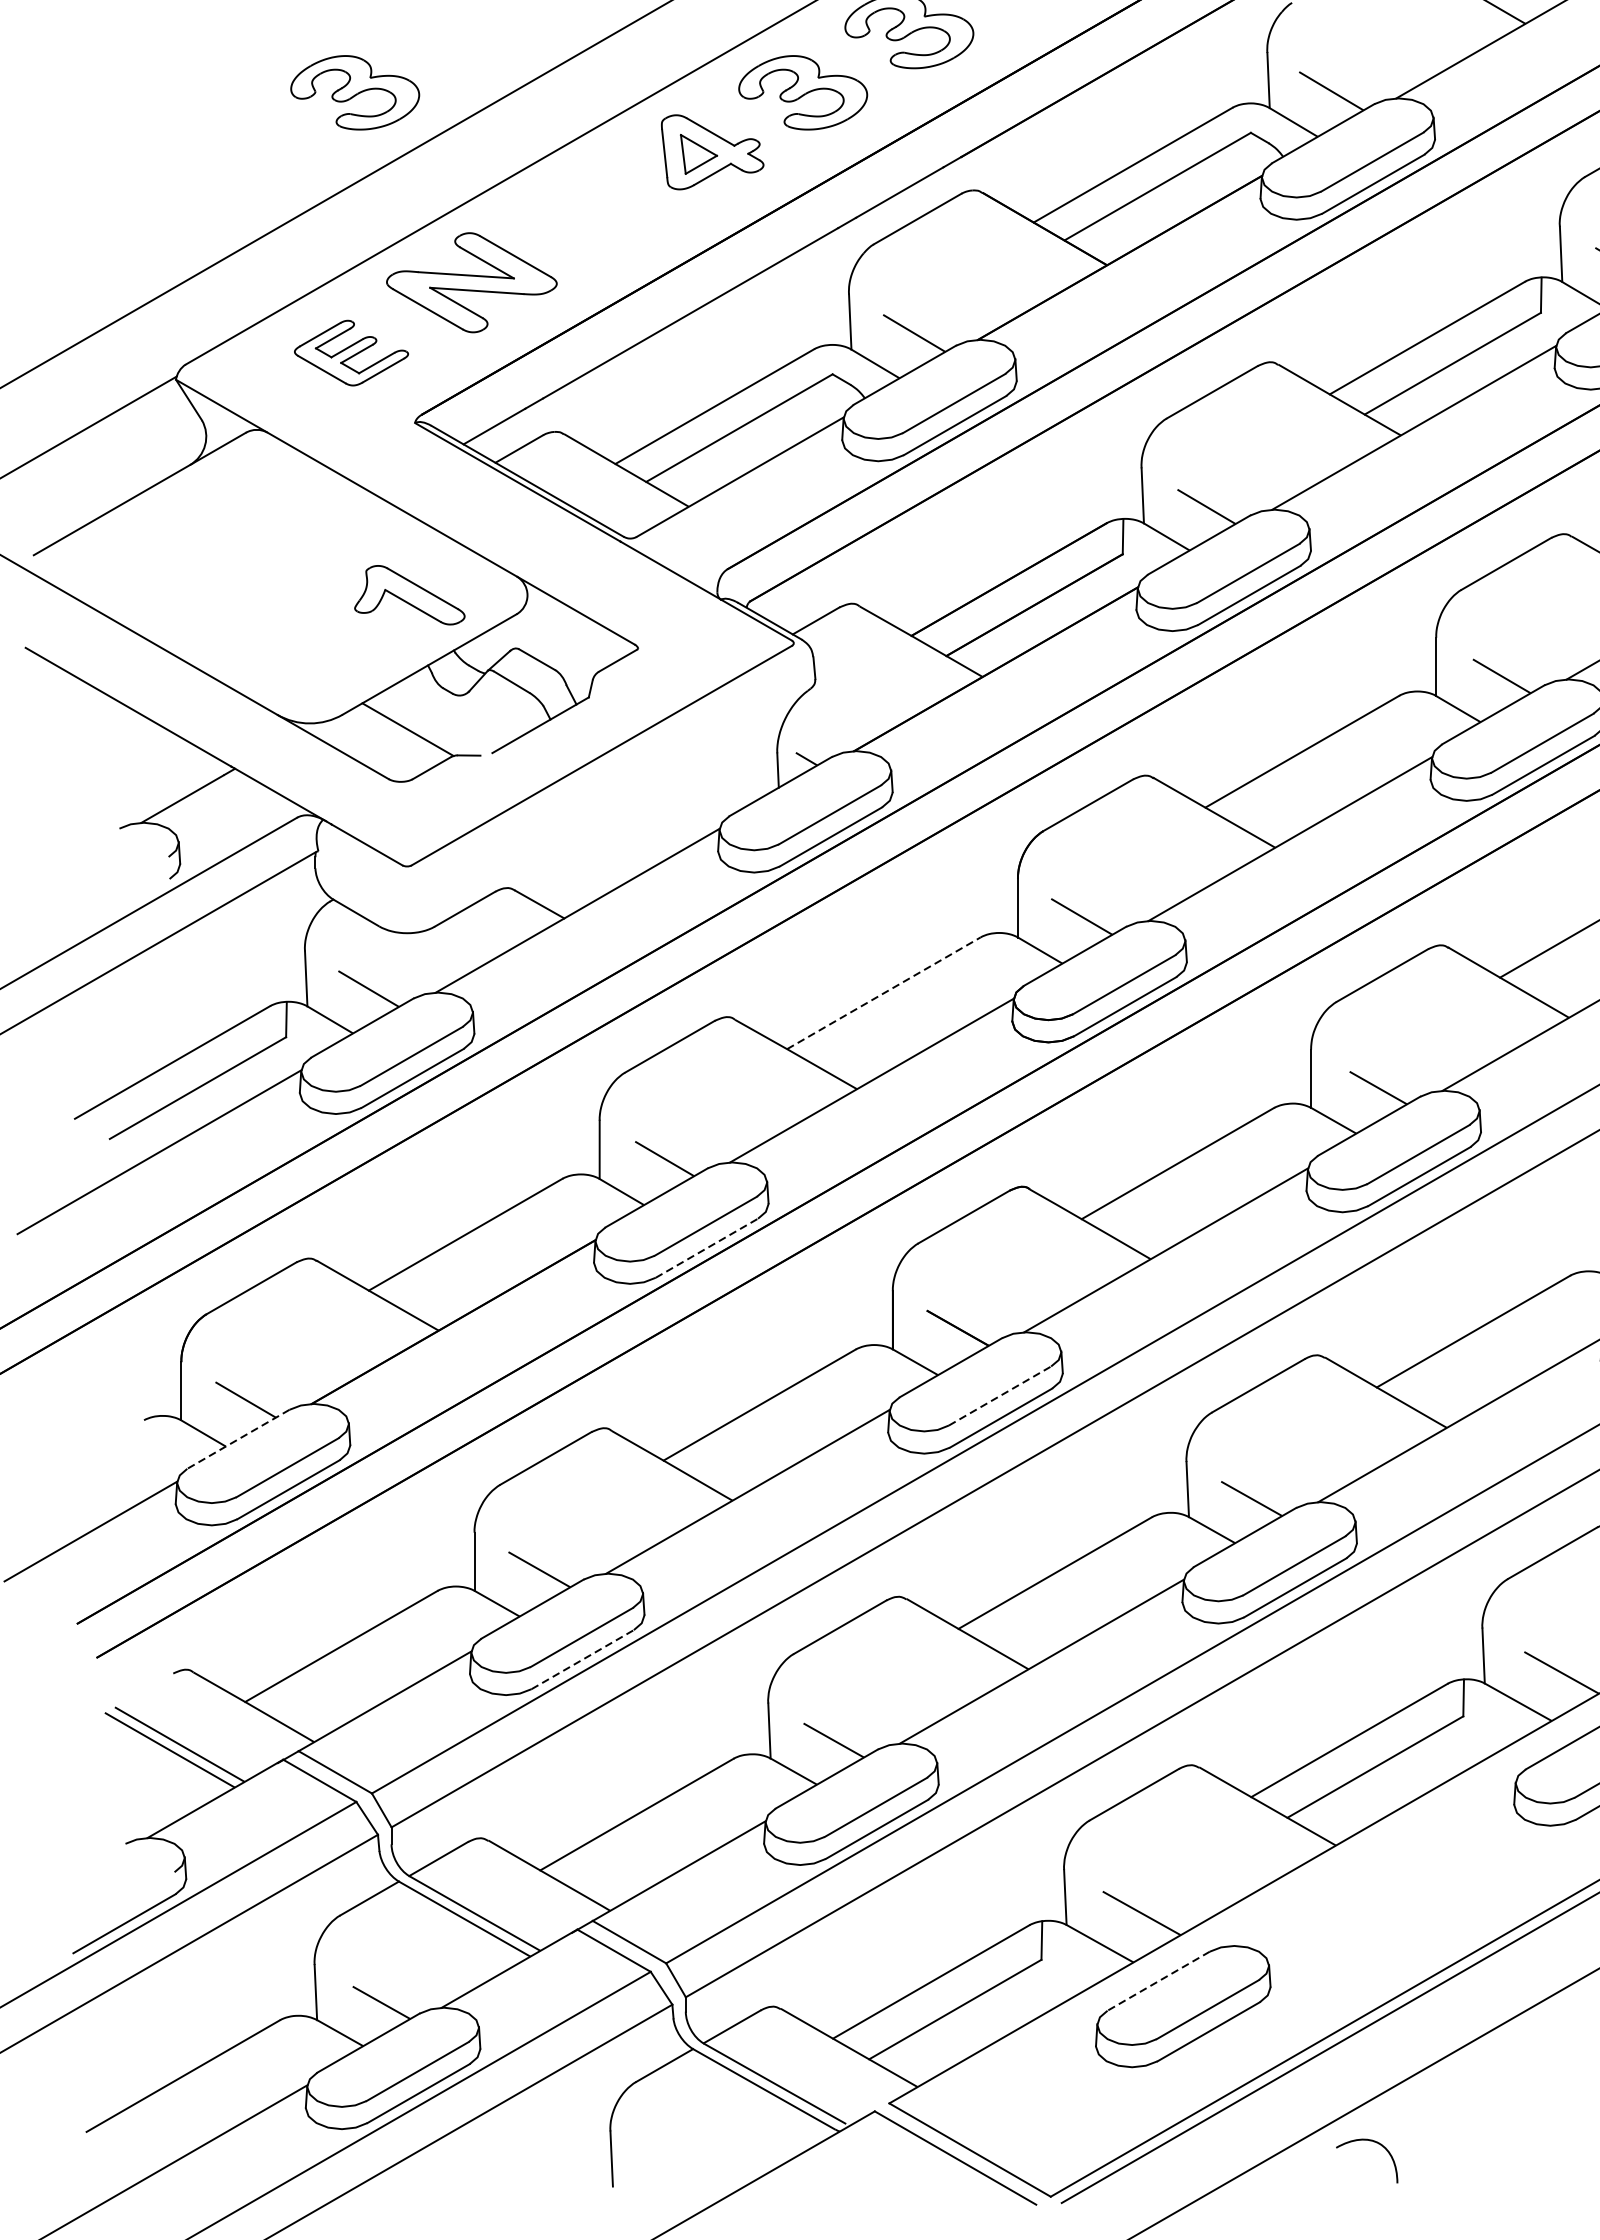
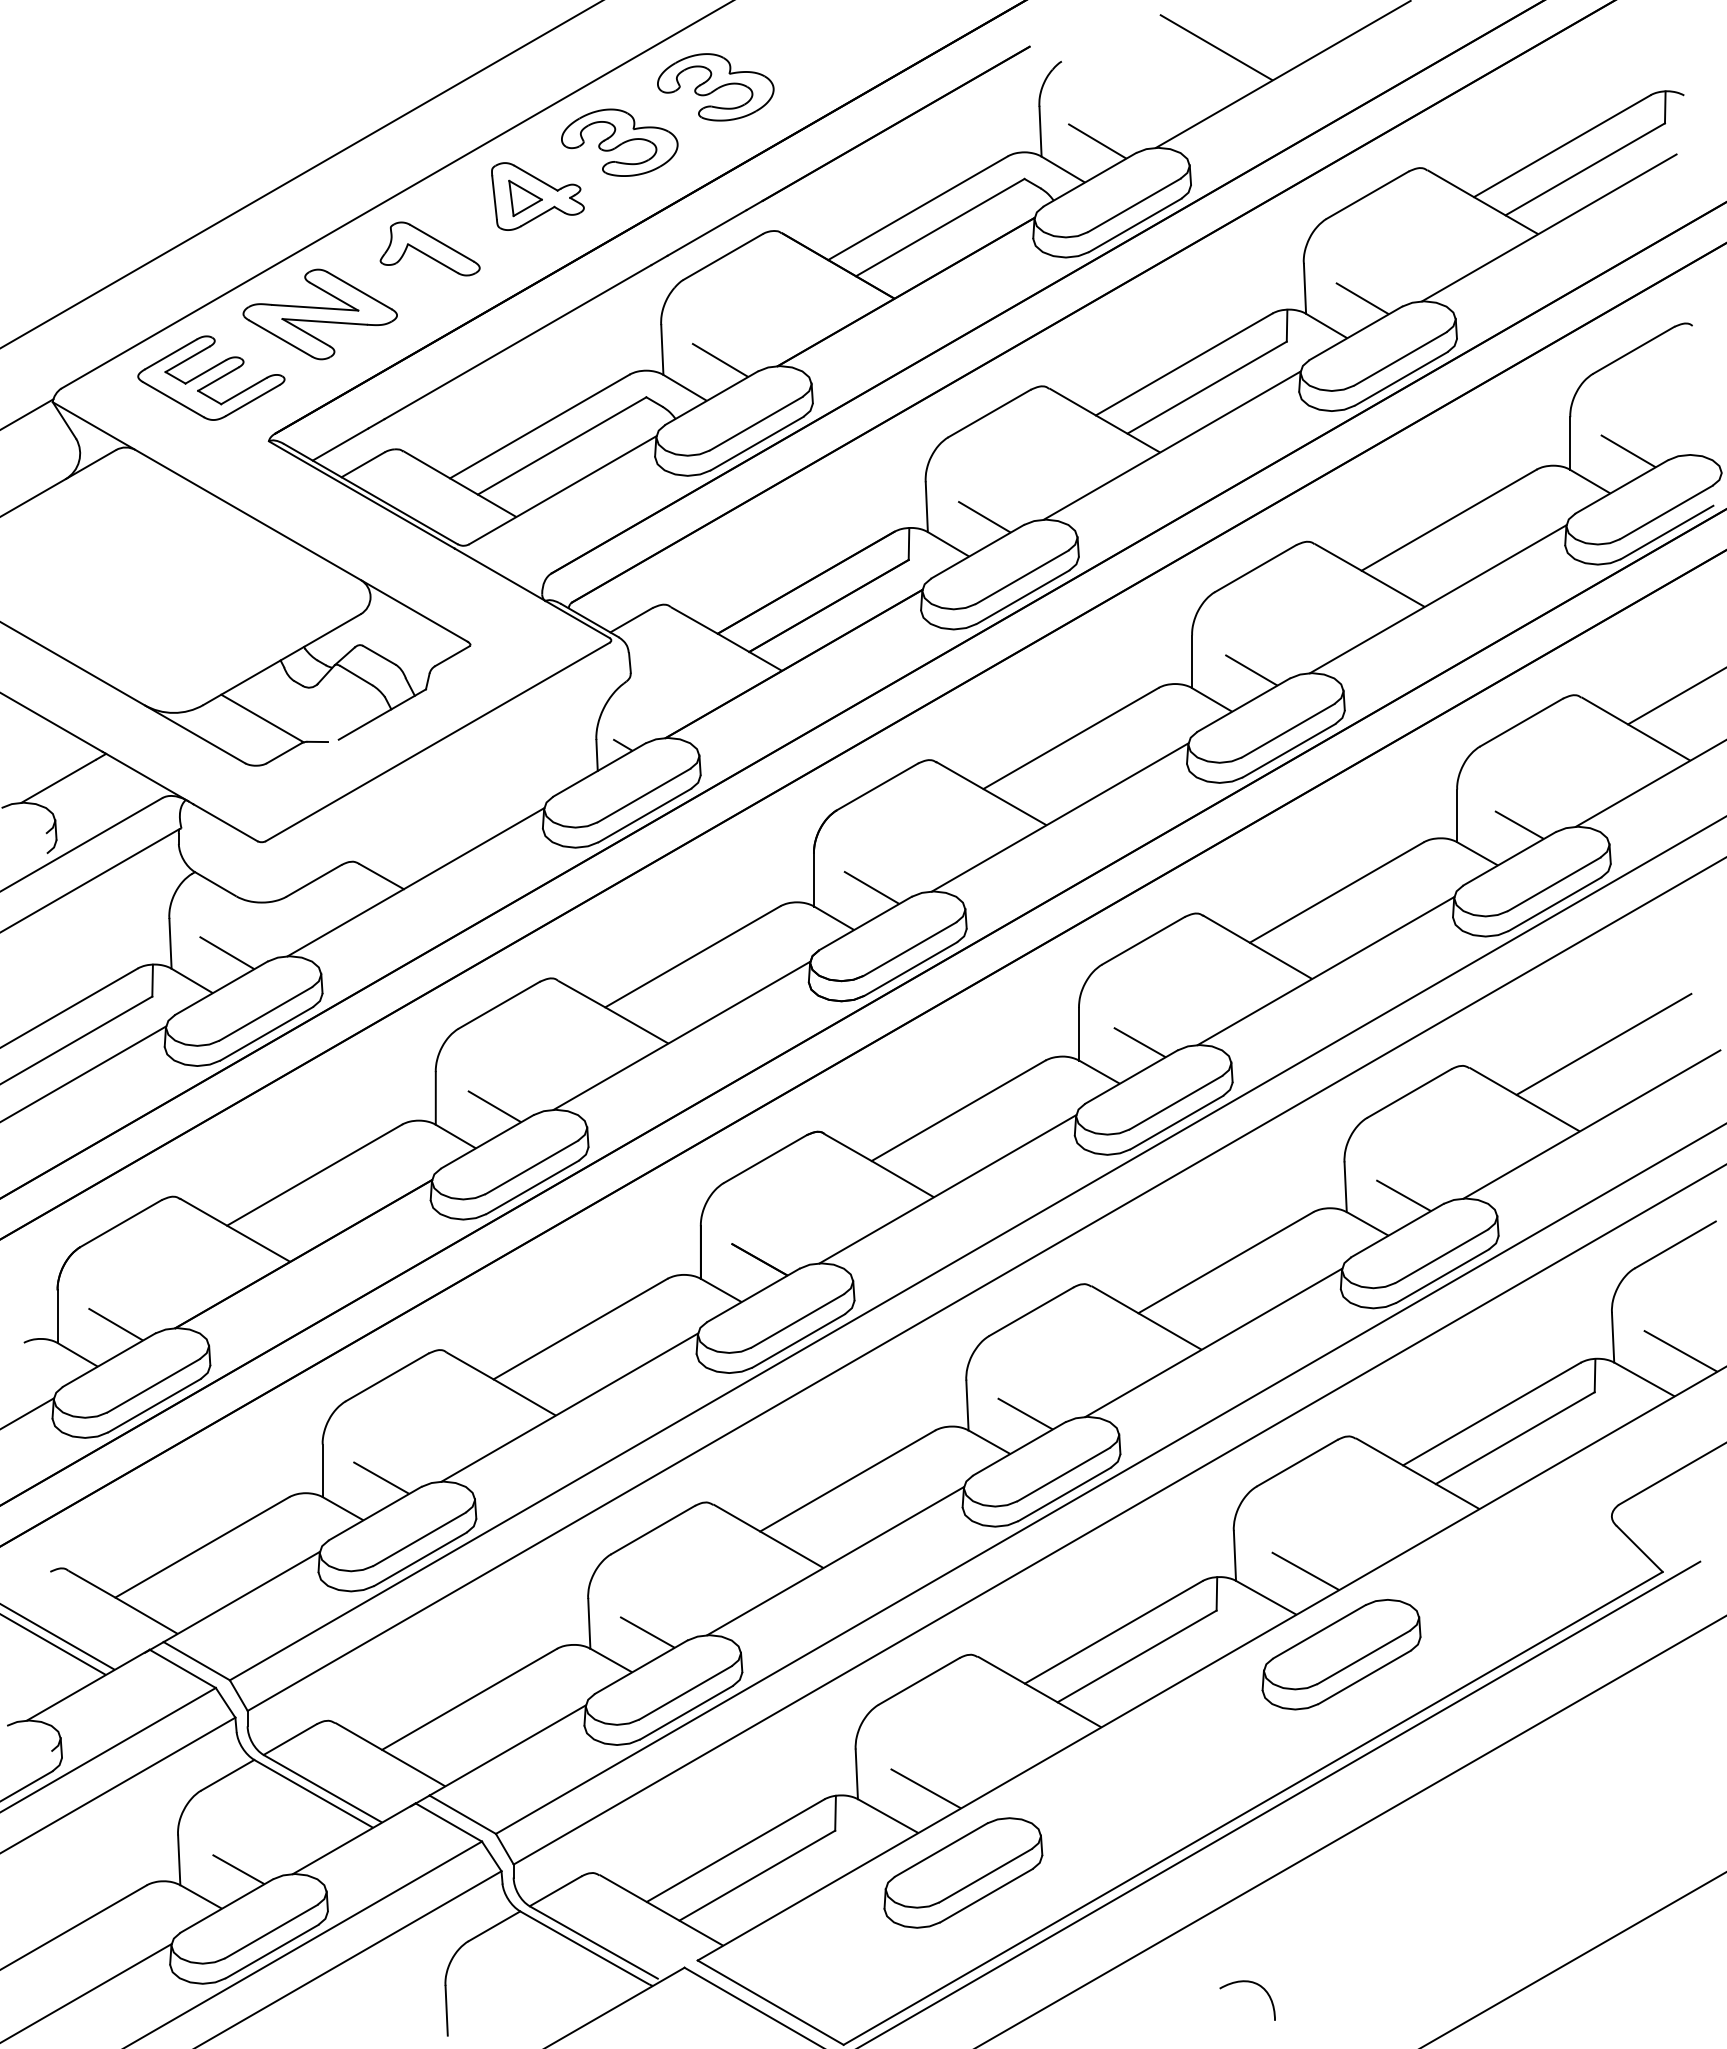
part: (354, 92) -> (214, 142), removed
part: (351, 352) -> (211, 377), size x1.43
part: (409, 594) -> (429, 248), moved
line: (884, 992) -> (693, 956), dashed -> solid
line: (707, 1248) -> (533, 1187), dashed -> solid
line: (1000, 1395) -> (798, 1320), dashed -> solid
line: (237, 1439) -> (108, 1360), dashed -> solid
line: (582, 1659) -> (420, 1559), dashed -> solid
line: (1157, 1981) -> (940, 1850), dashed -> solid
curve: (1372, 2142) -> (1252, 1983), moved

